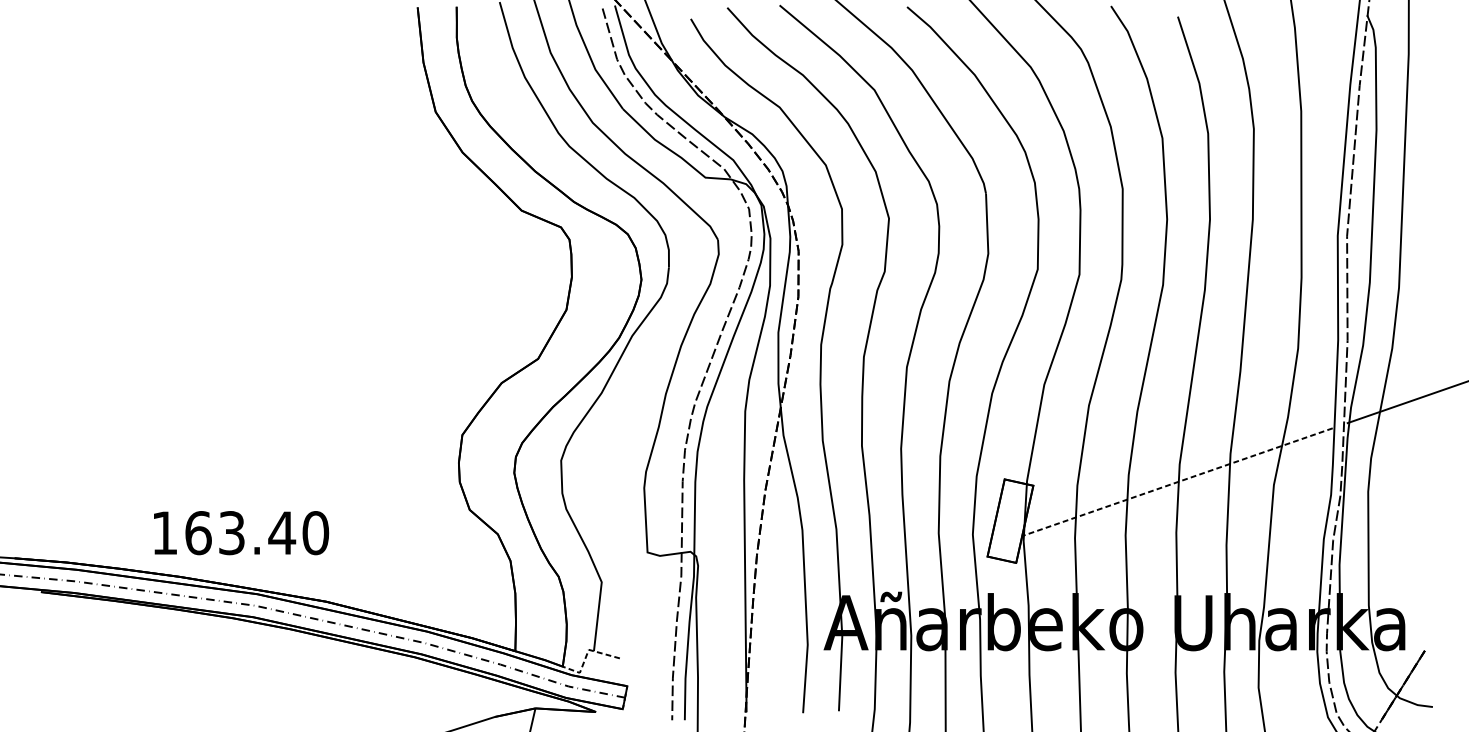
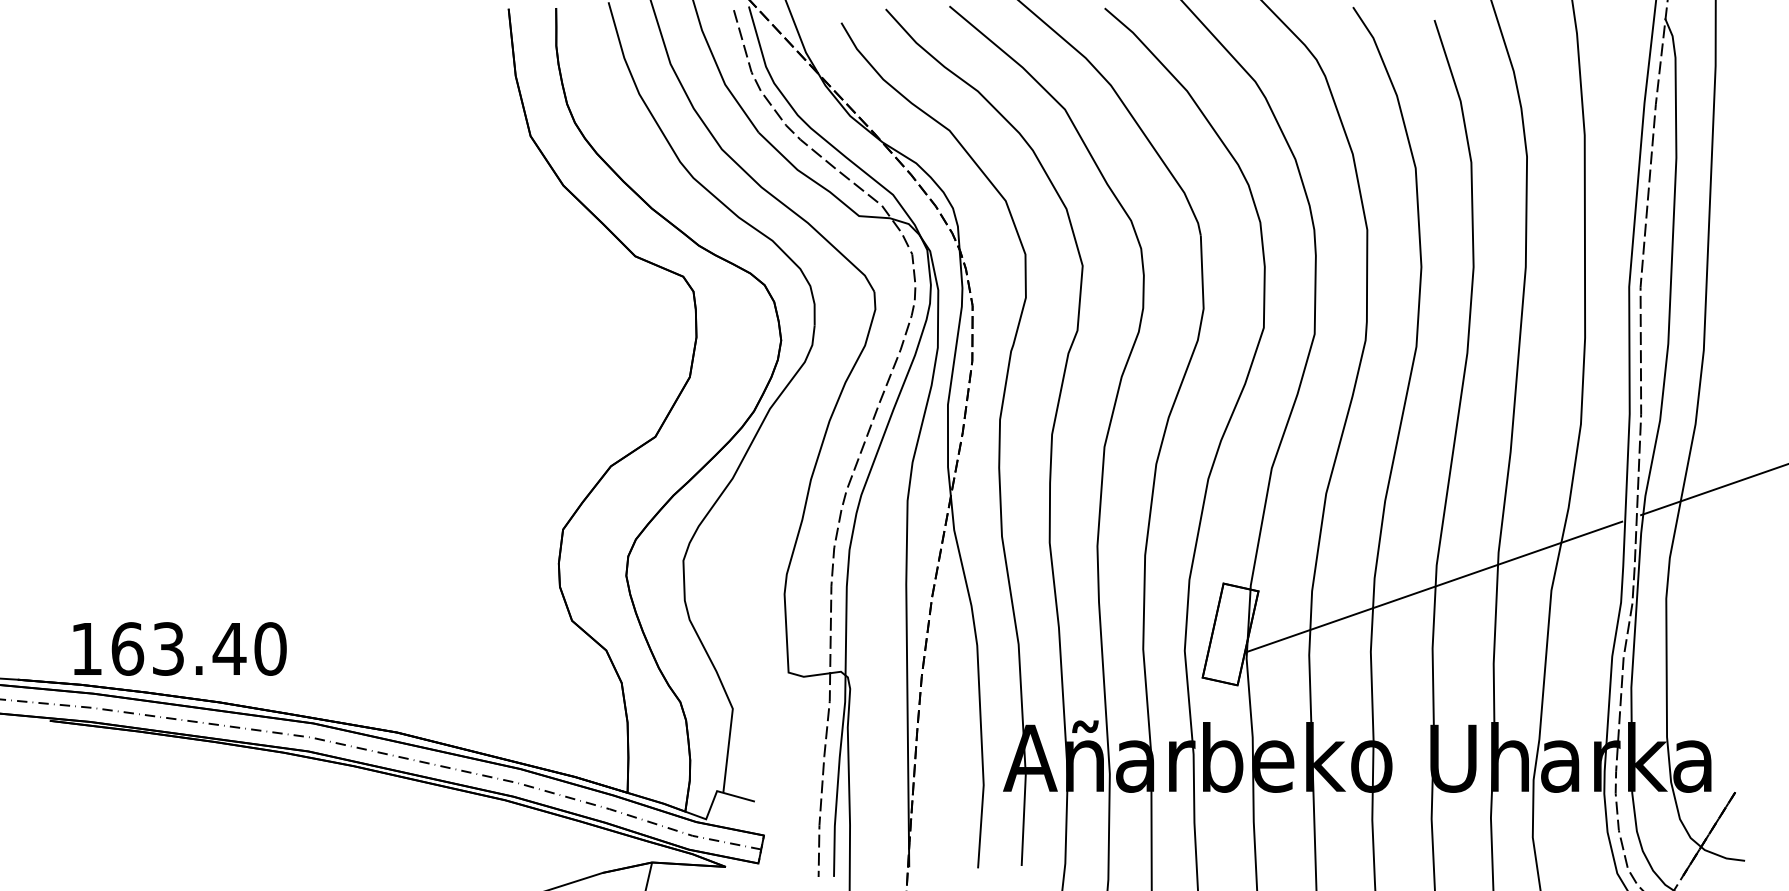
line: (1177, 482) -> (1433, 587), dashed -> solid
text: (241, 532) -> (179, 648), moved
line: (586, 655) -> (714, 797), dashed -> solid

